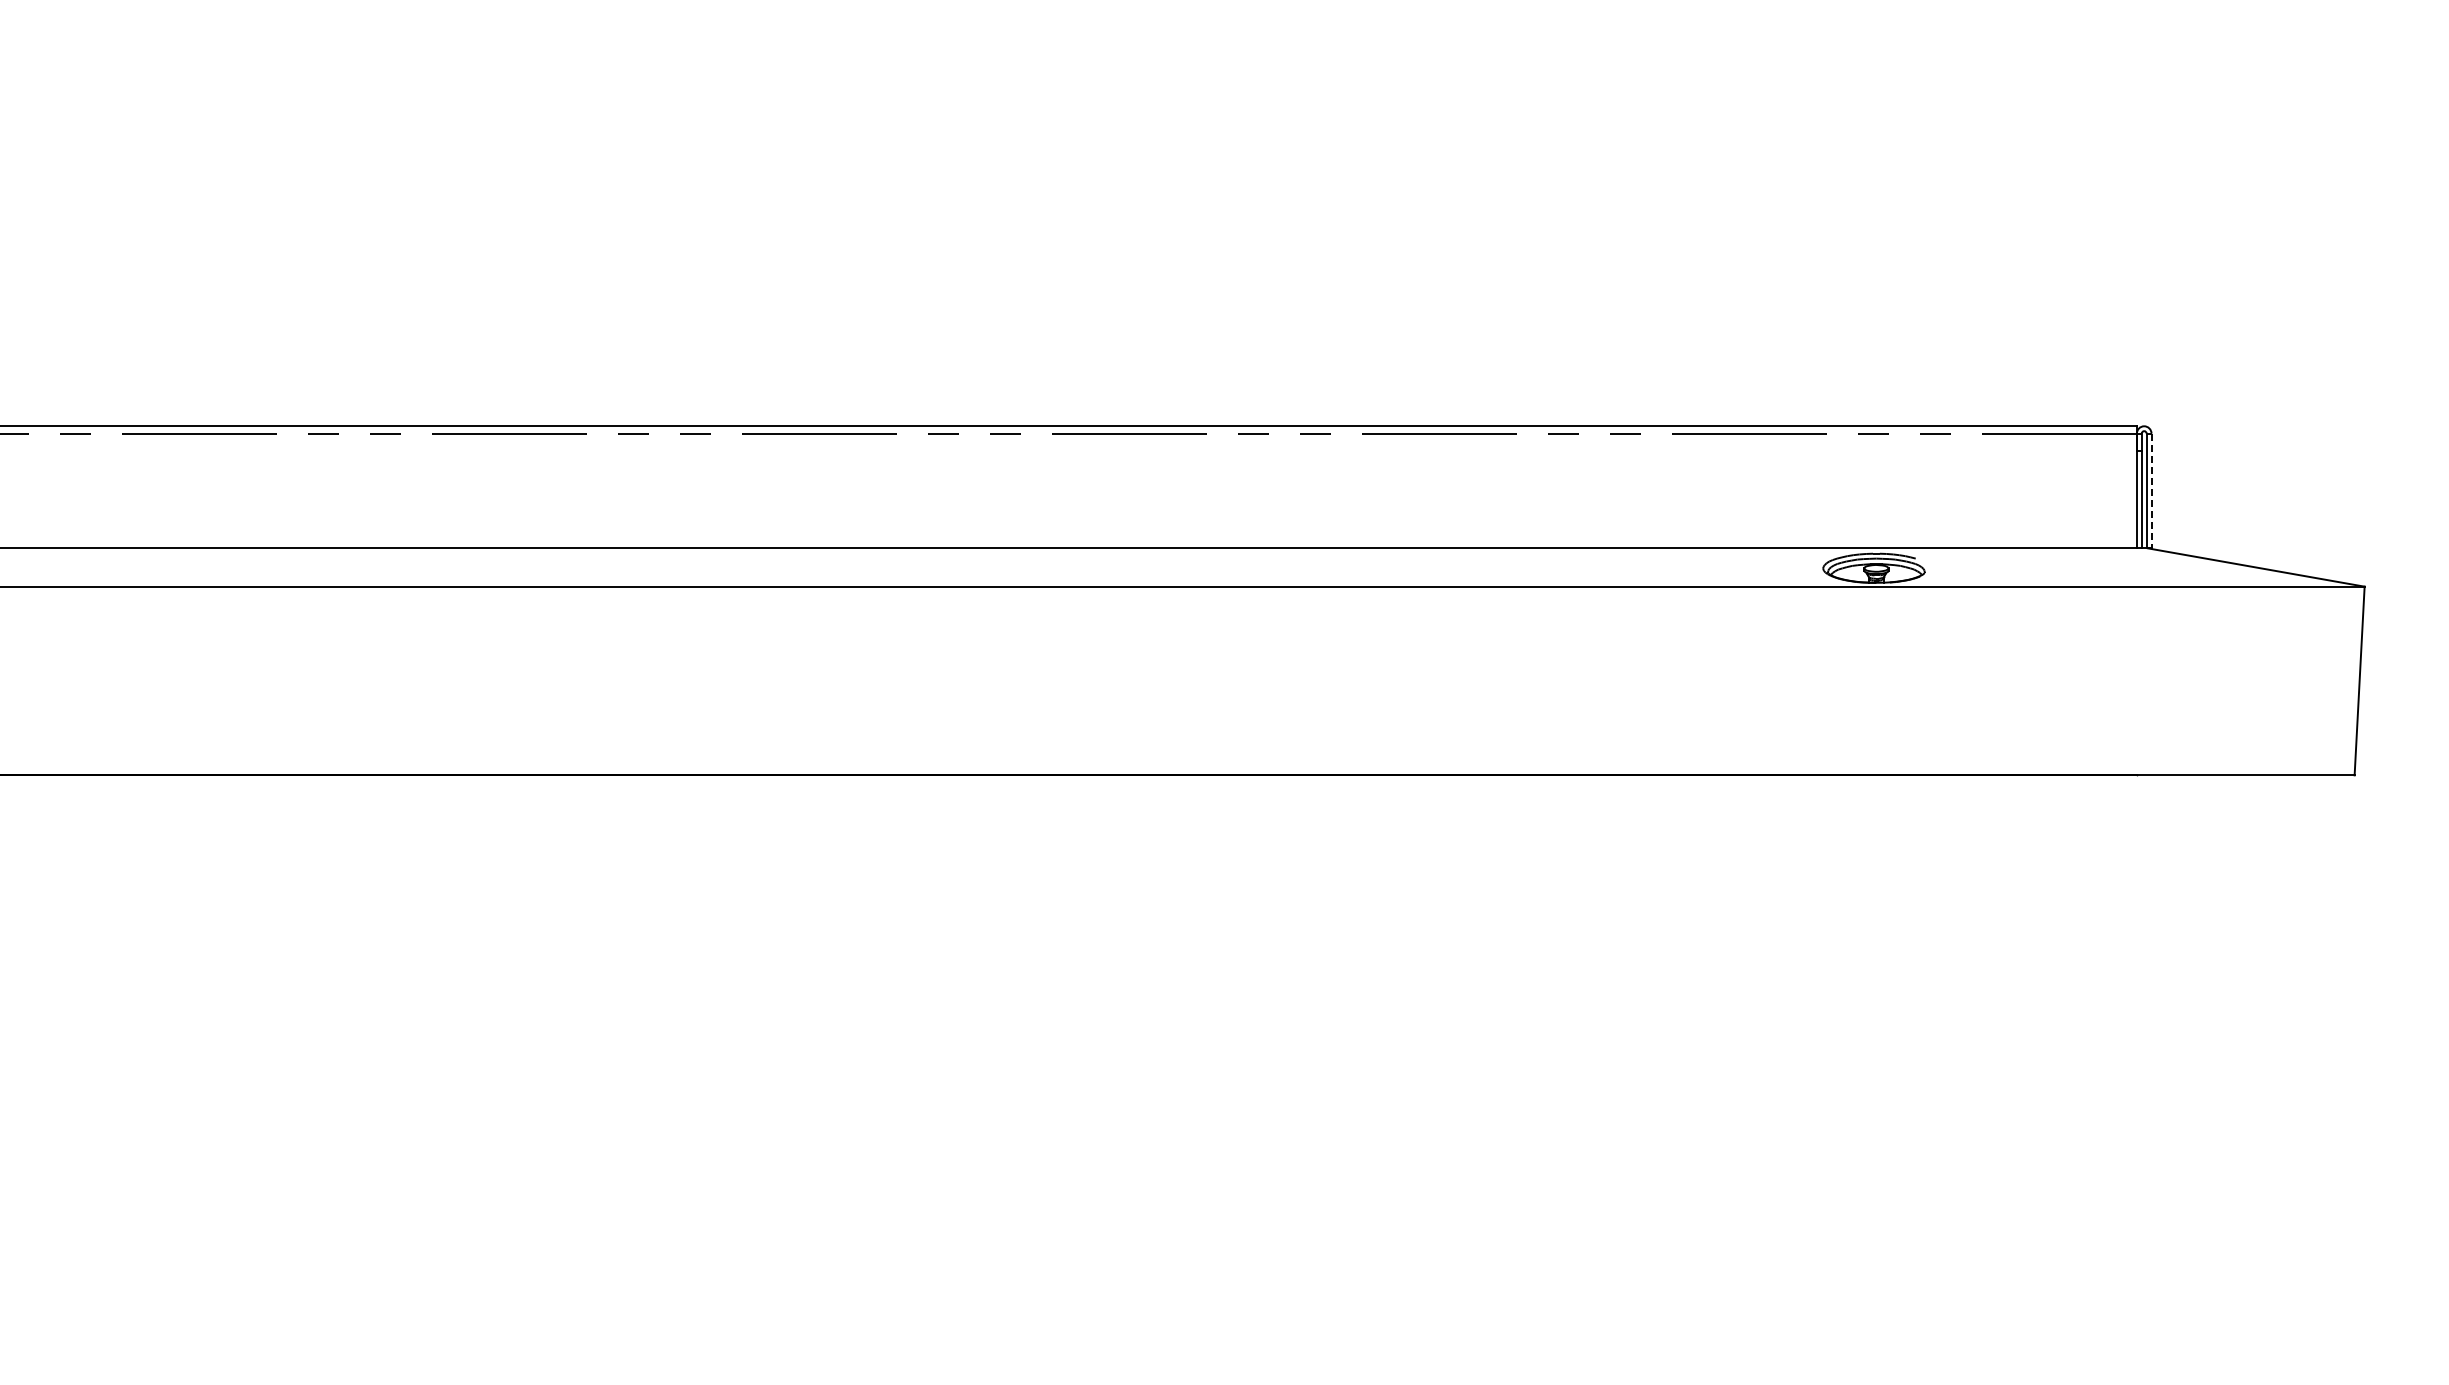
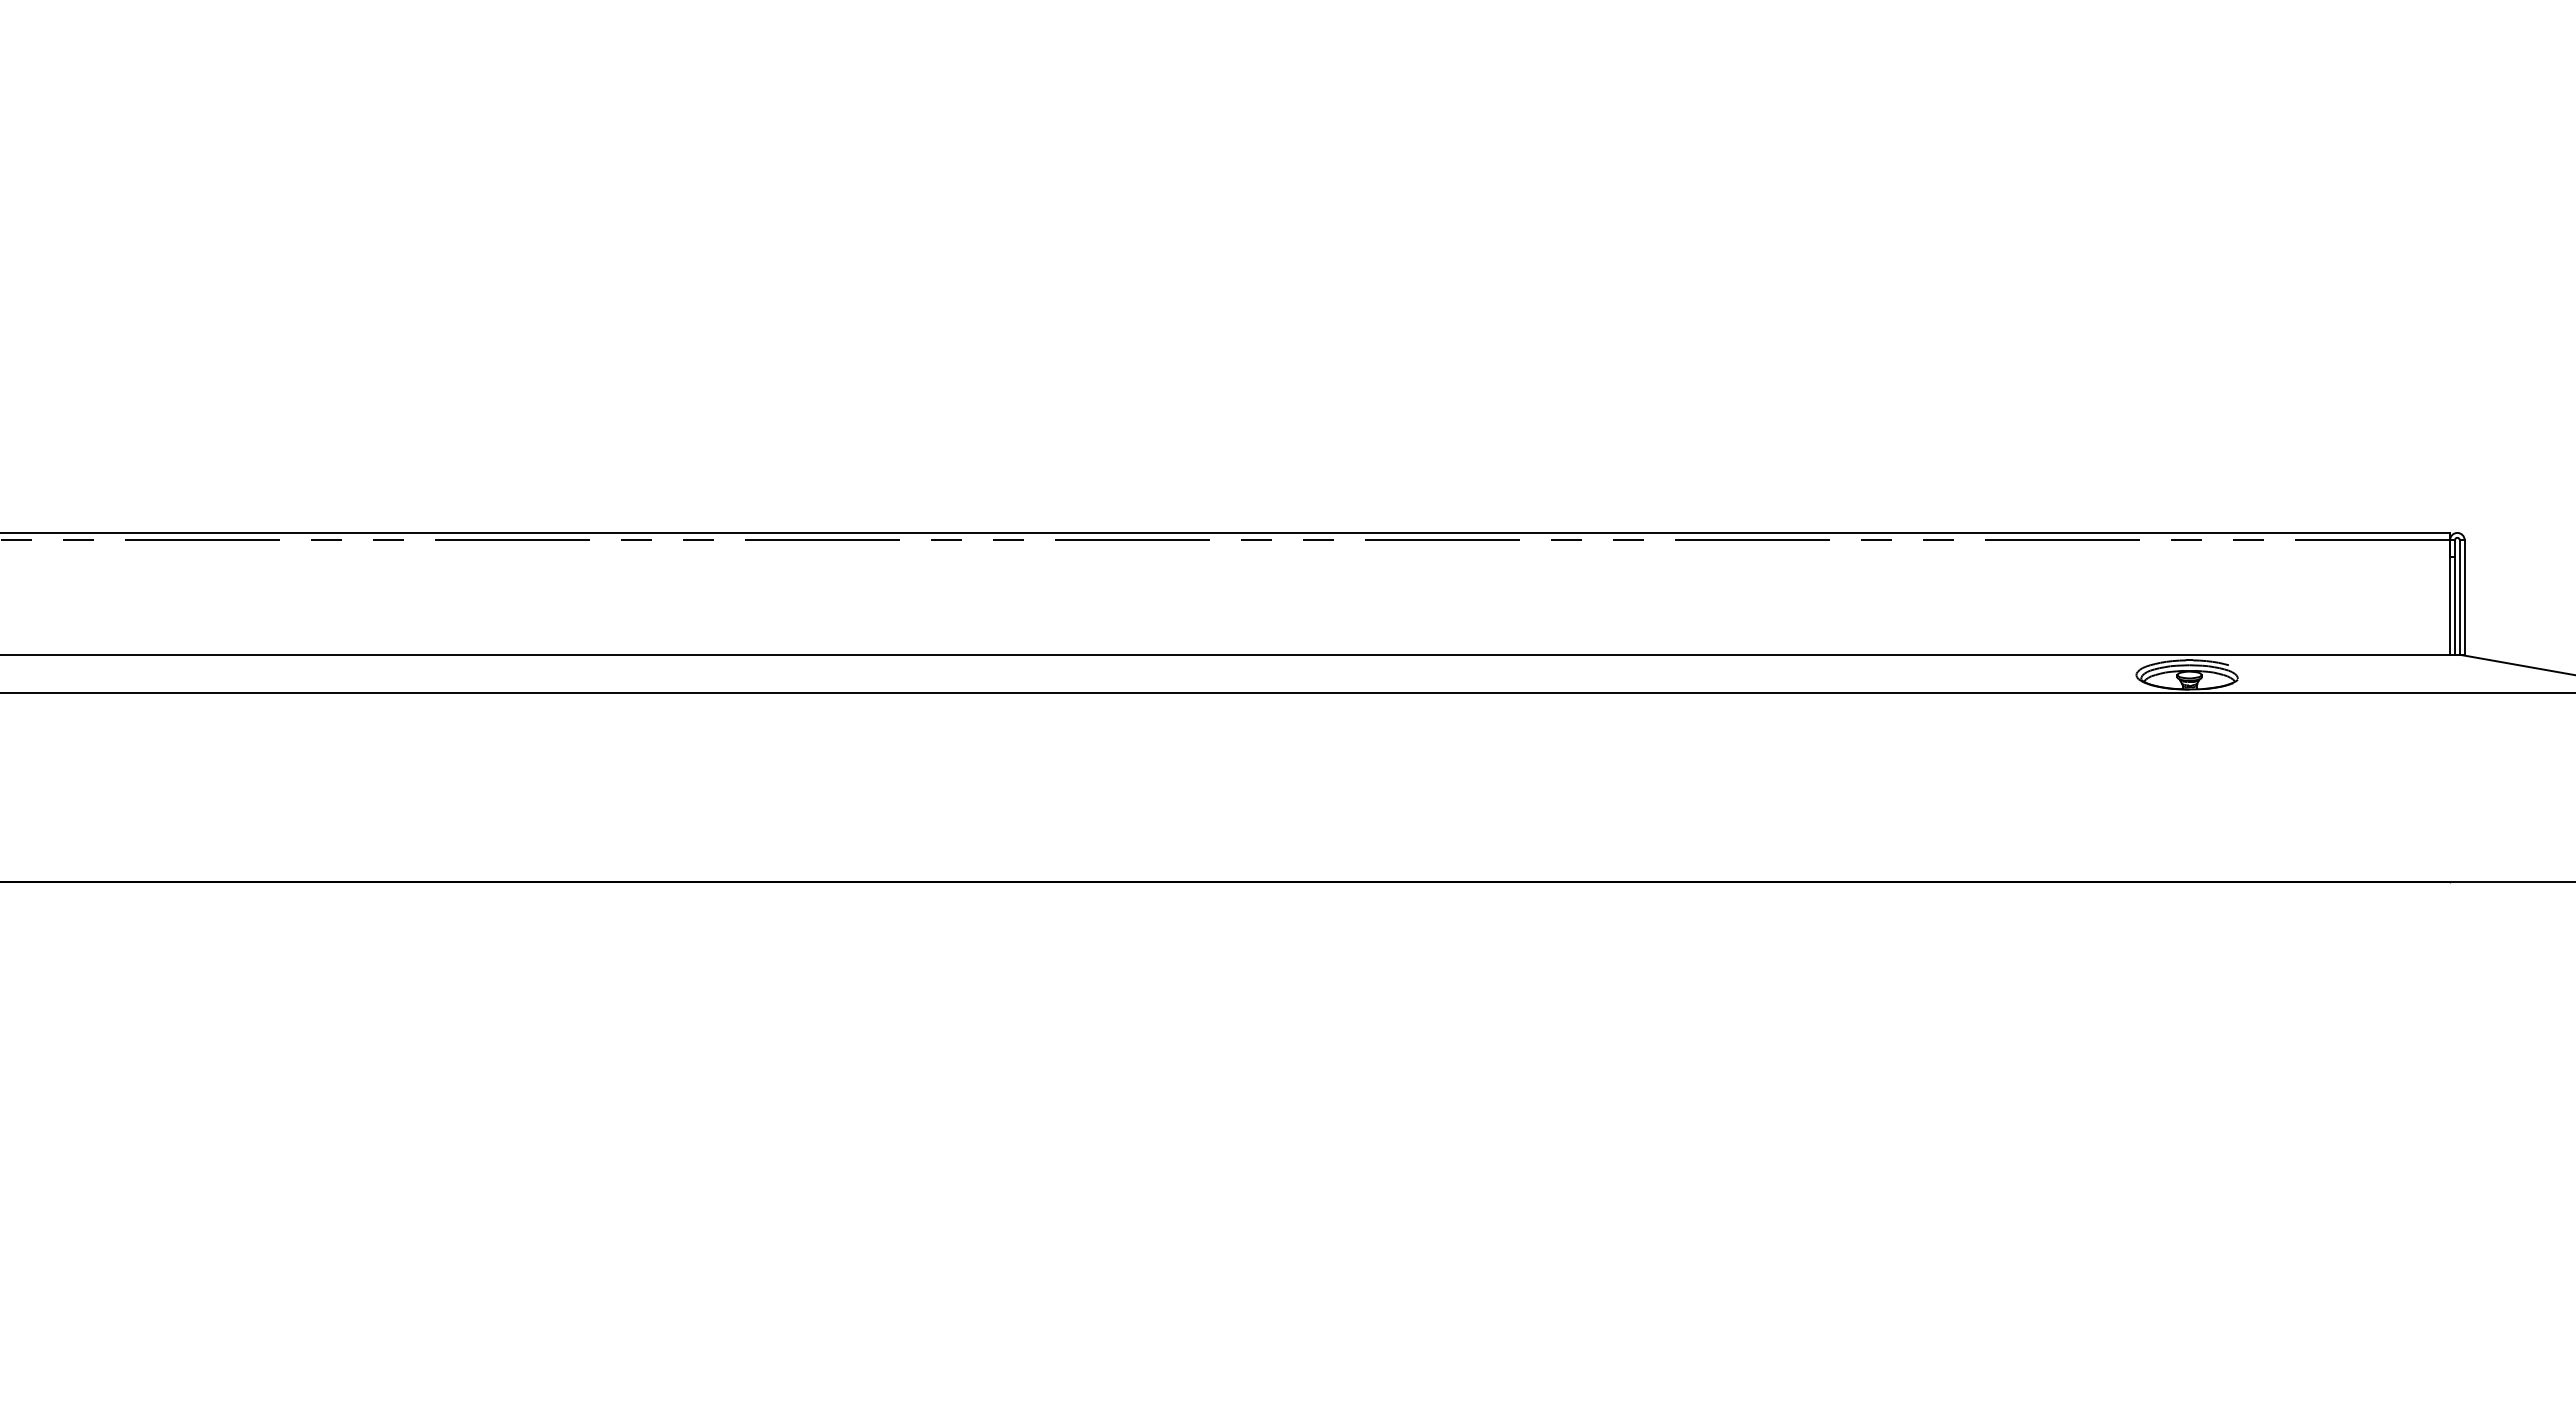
line: (2151, 491) -> (2464, 598), dashed -> solid

